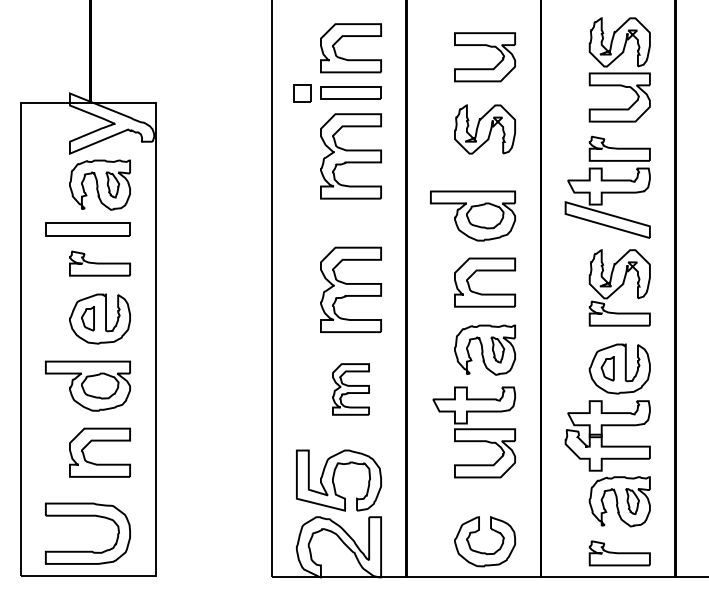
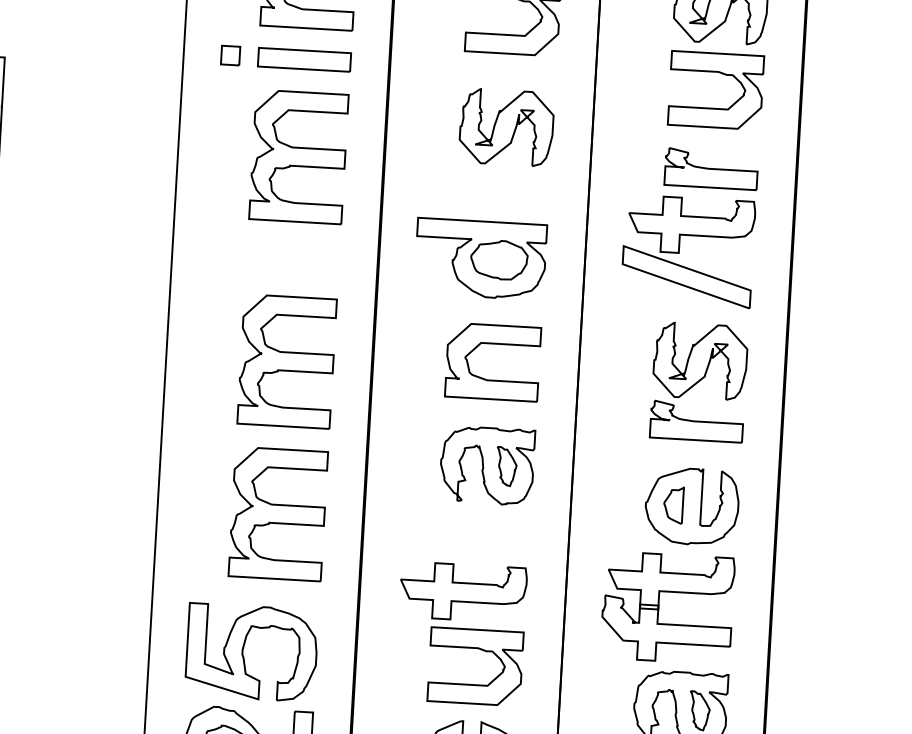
part: (302, 92) -> (230, 54), size x0.71
part: (350, 389) -> (277, 514), size x1.67
part: (473, 432) -> (459, 633), moved

